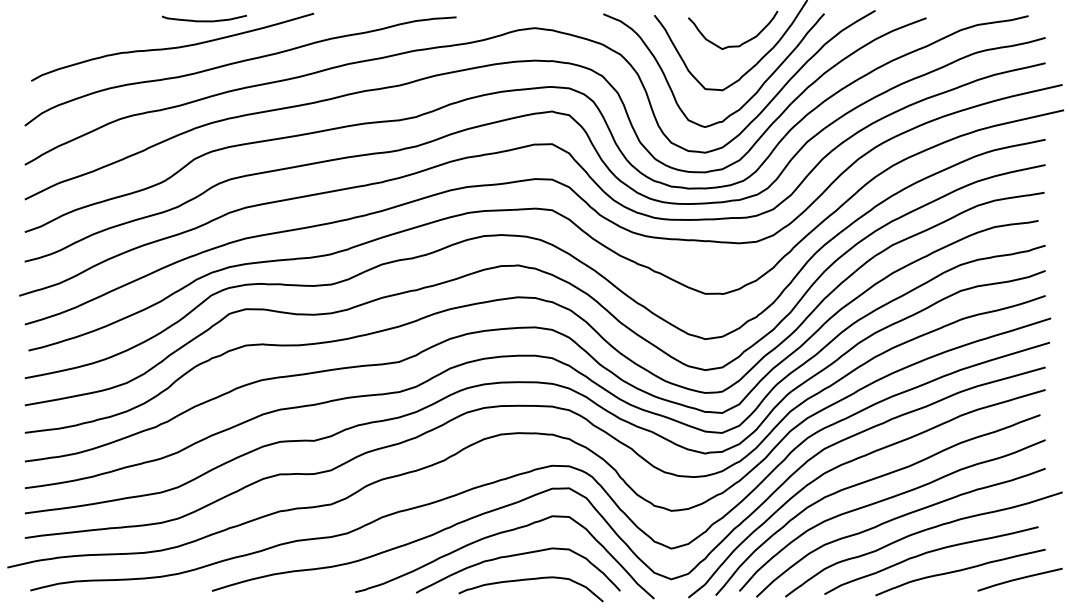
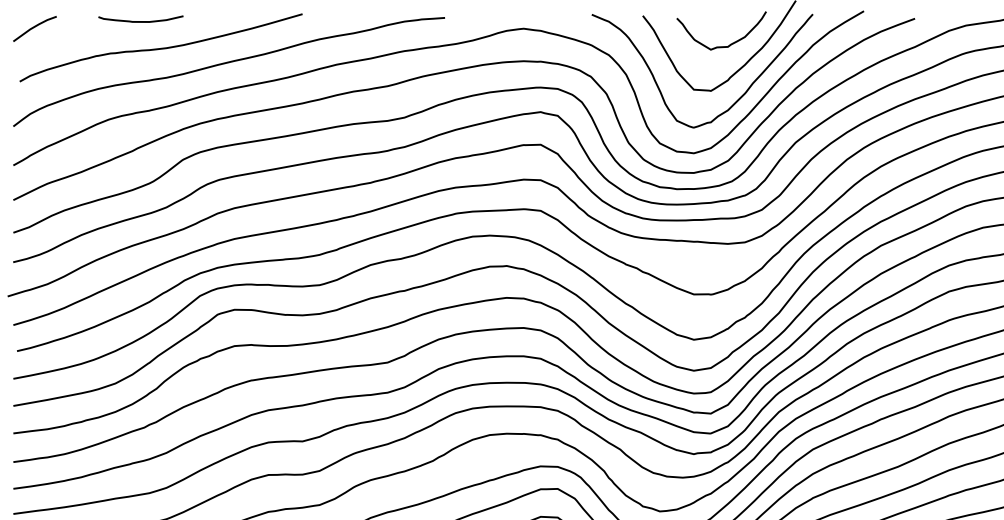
curve: (203, 20) -> (140, 21), moved
line: (46, 27) -> (35, 28), added

